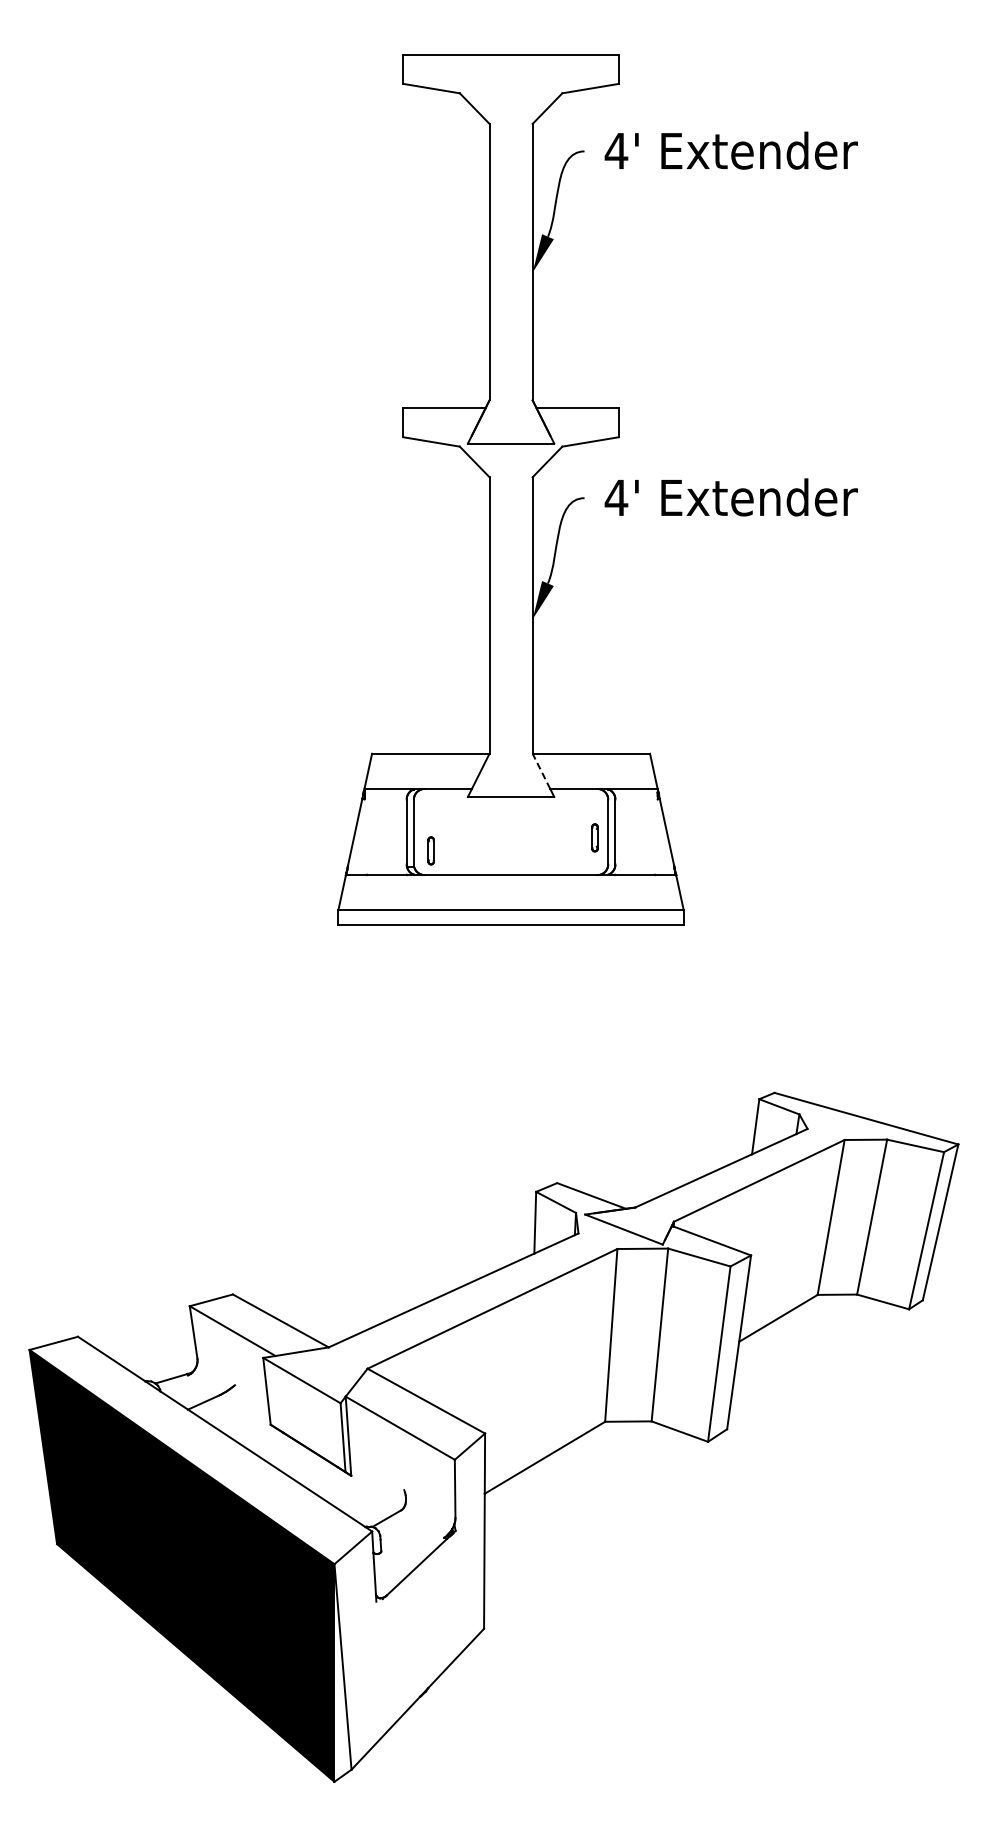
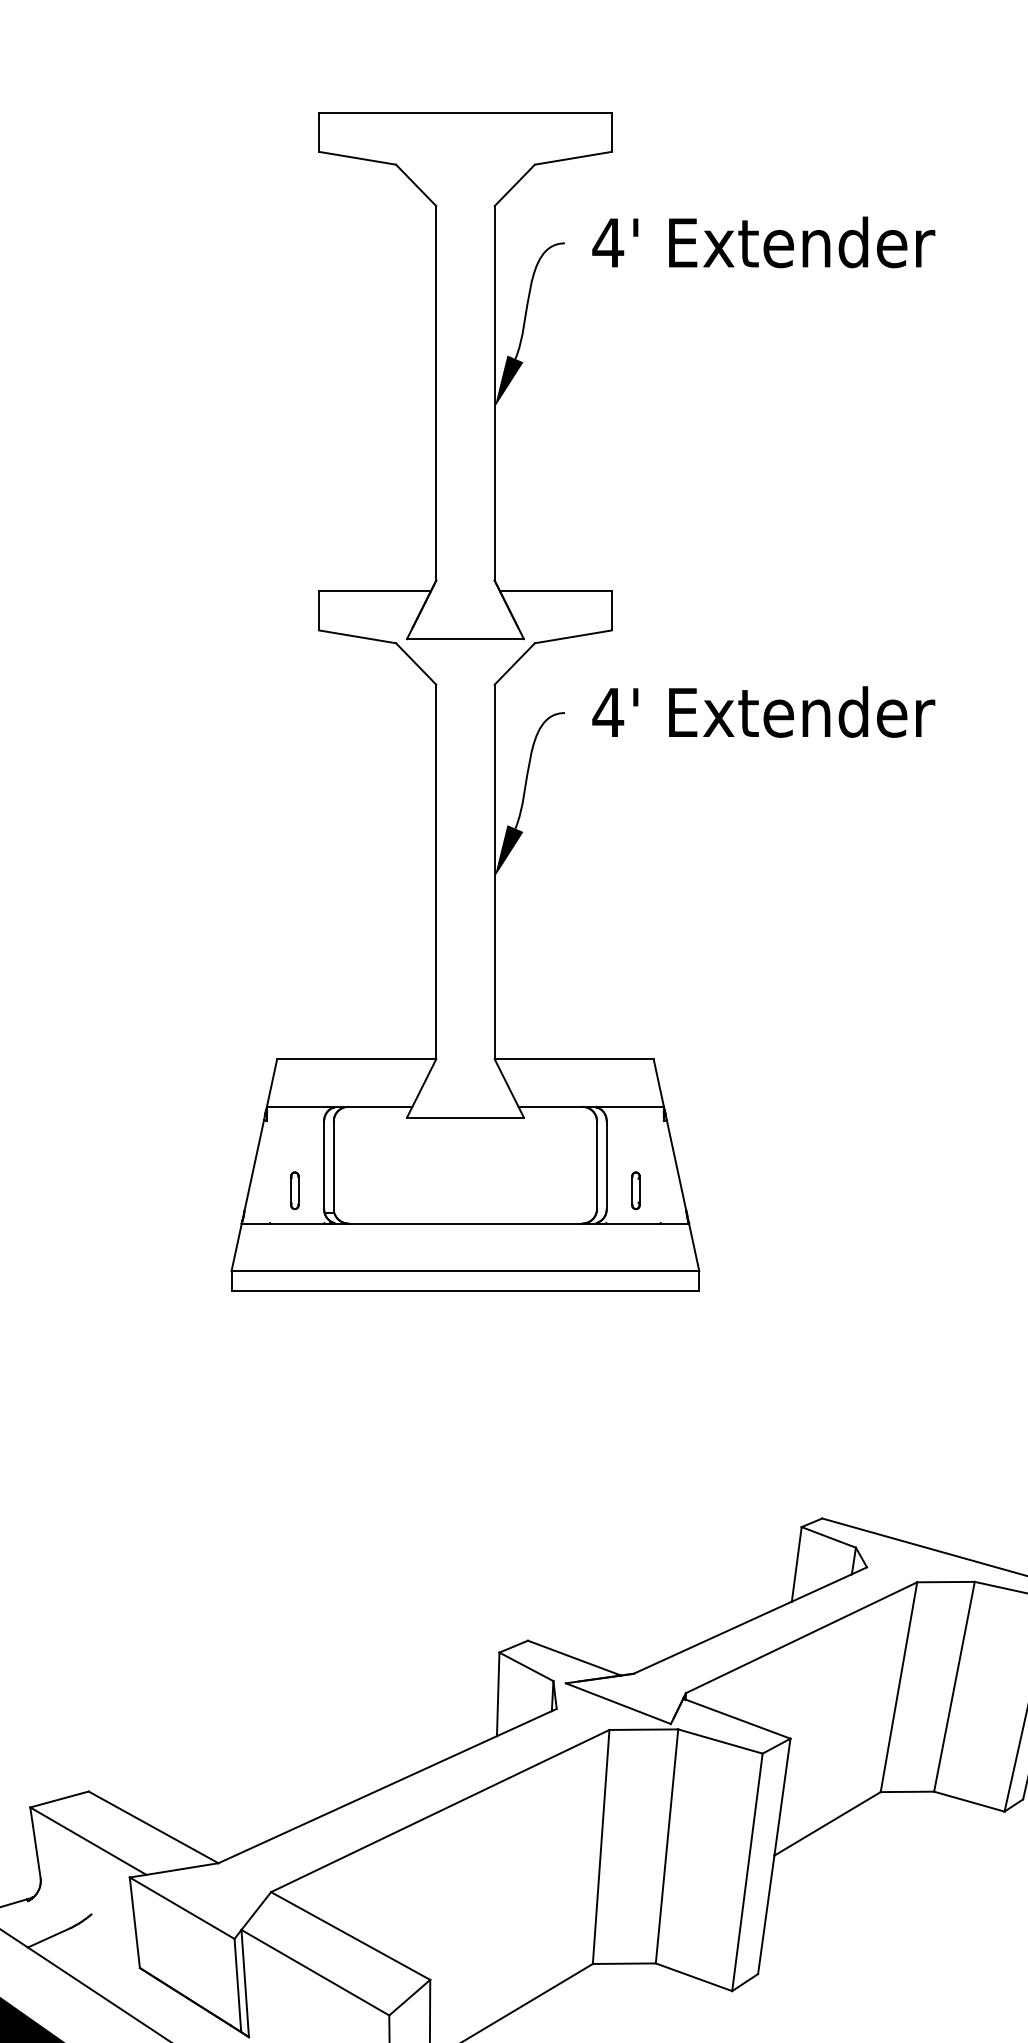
line: (541, 771) -> (506, 1083), dashed -> solid
part: (594, 837) -> (635, 1190), moved
part: (430, 850) -> (294, 1190), moved

